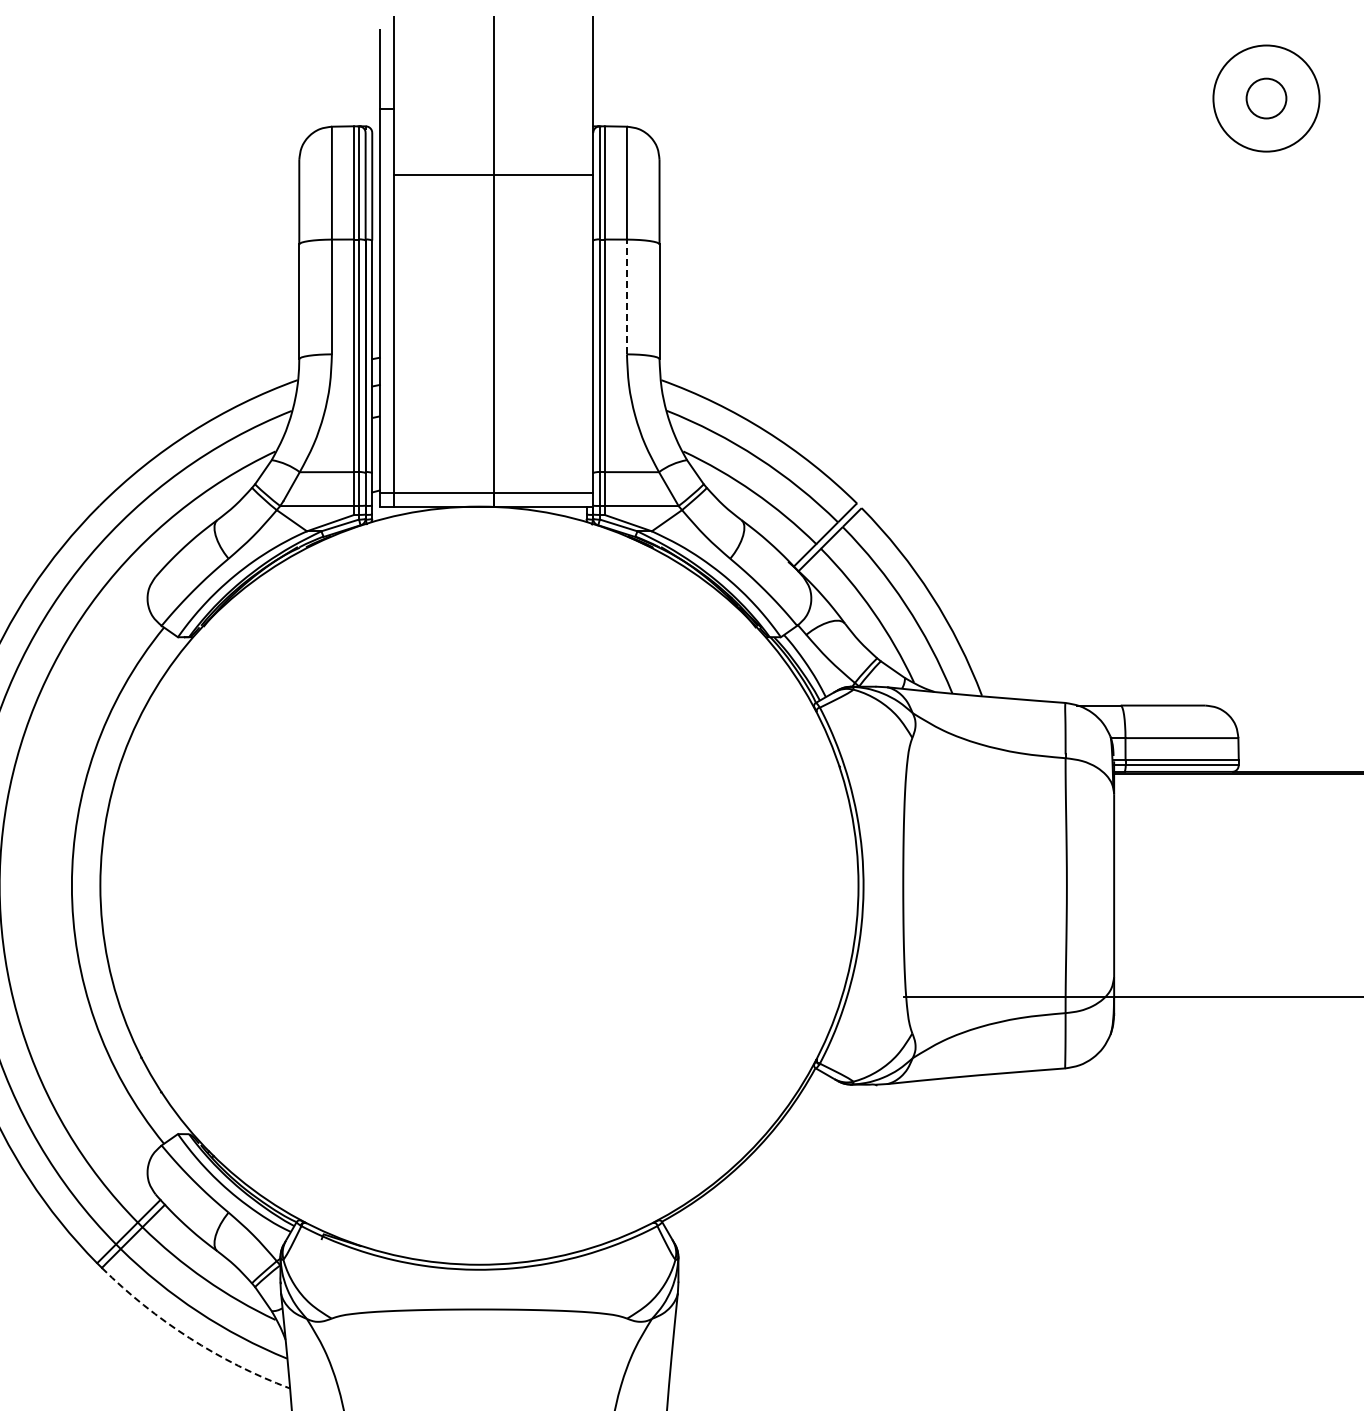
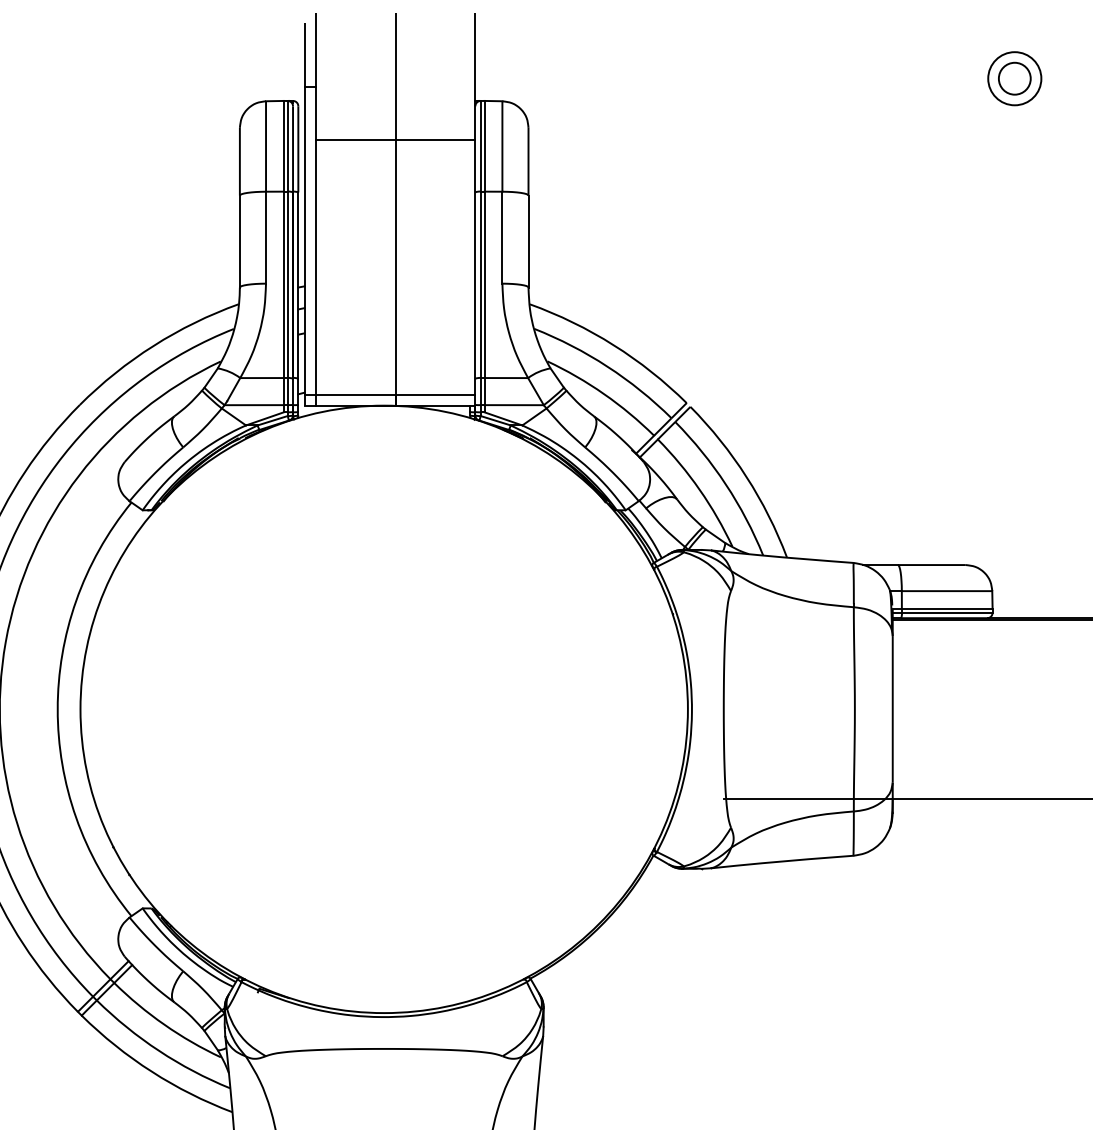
circle: (1266, 98) -> (1014, 78), size x0.62
line: (626, 296) -> (502, 237), dashed -> solid
arc: (189, 1338) -> (151, 1072), dashed -> solid

